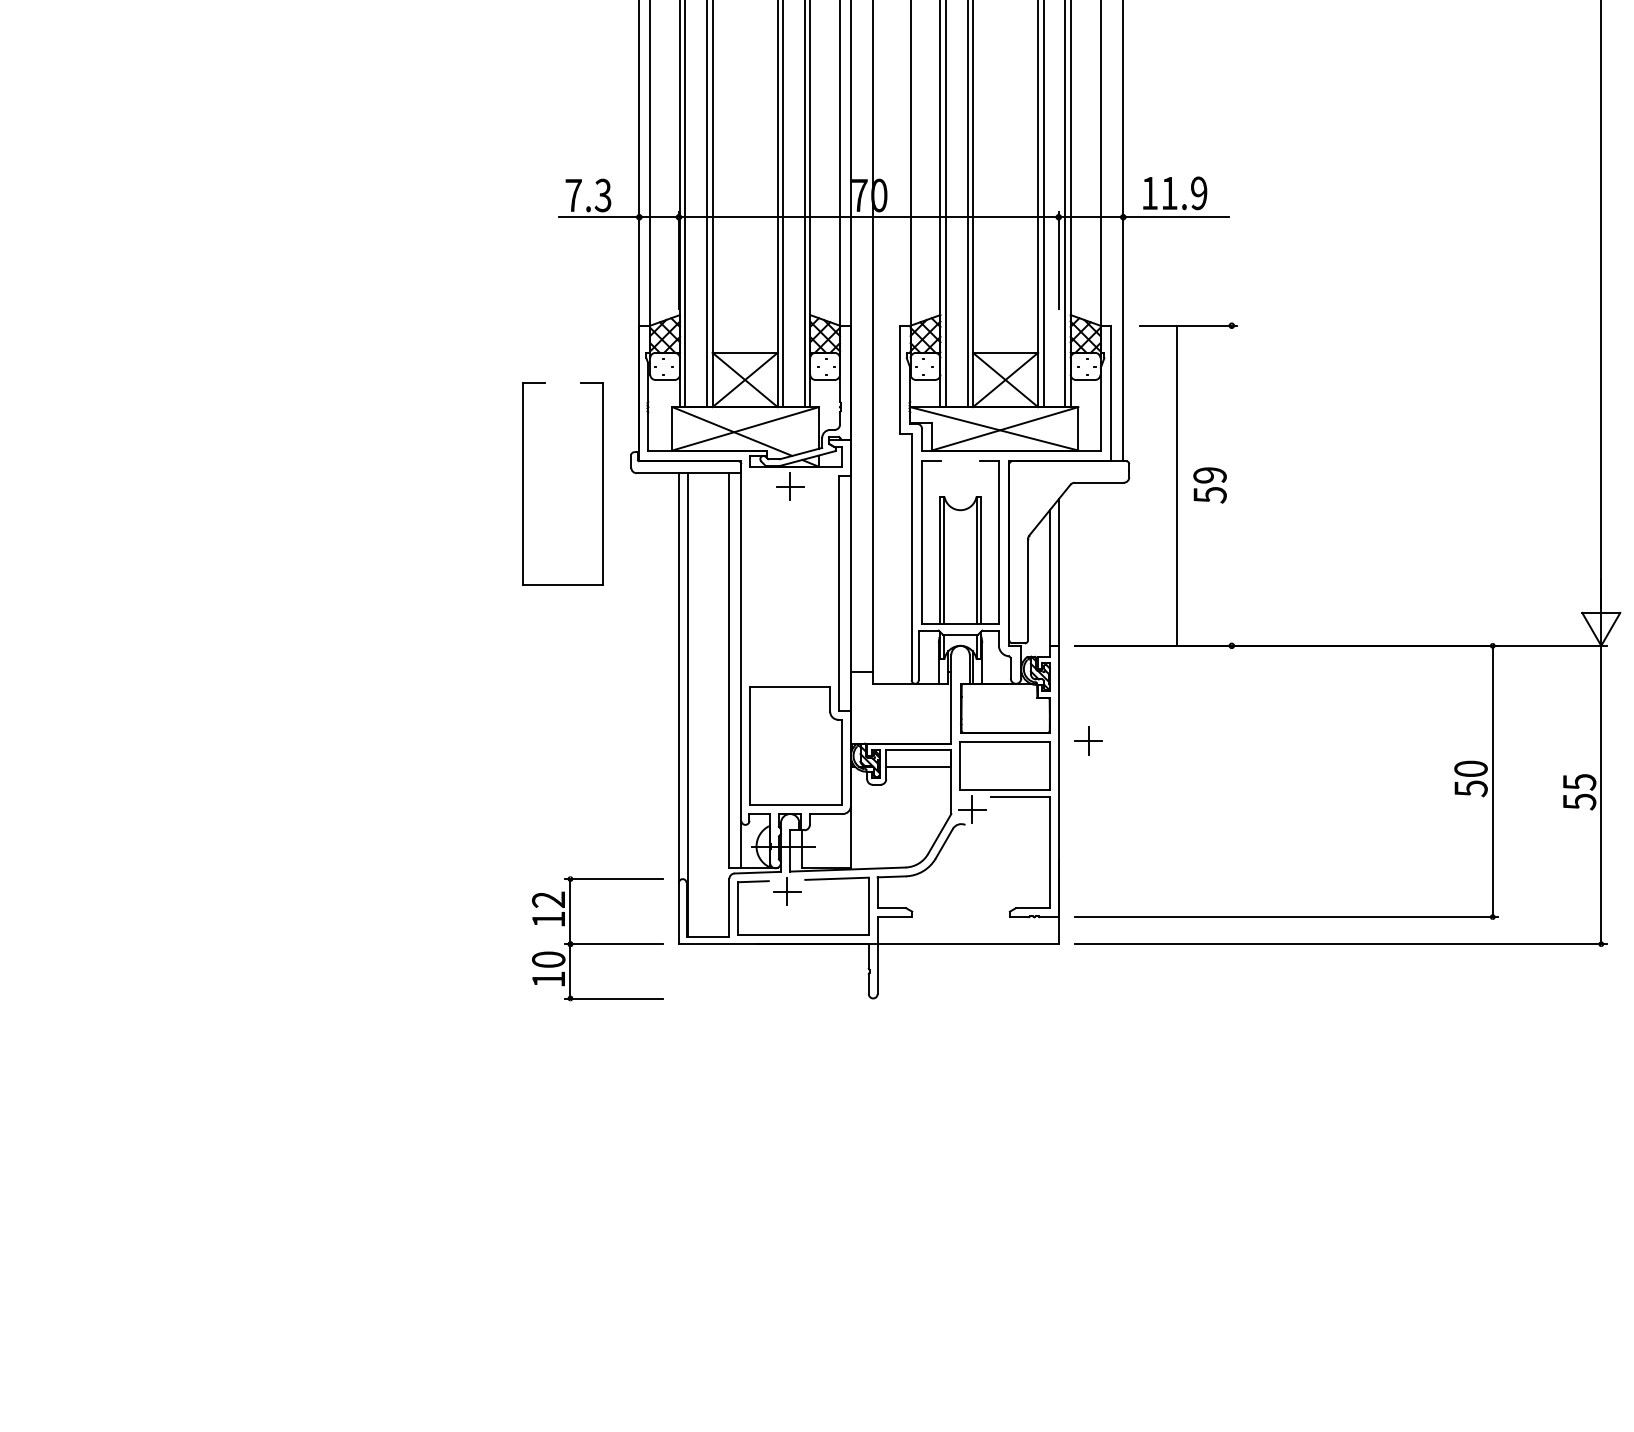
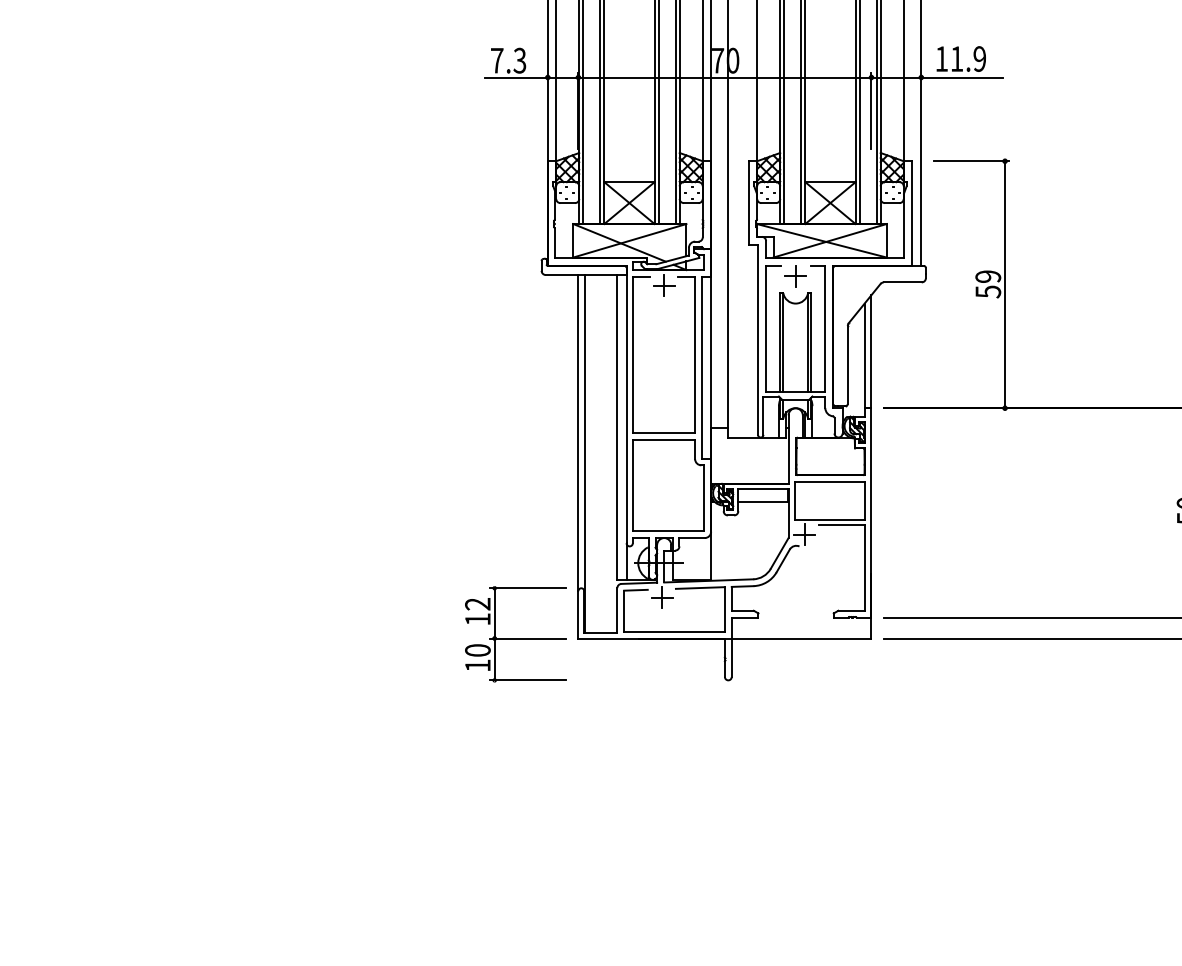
part: (523, 483) -> (633, 354), moved
line: (1176, 485) -> (1004, 284), moved
part: (1088, 740) -> (795, 276), moved

